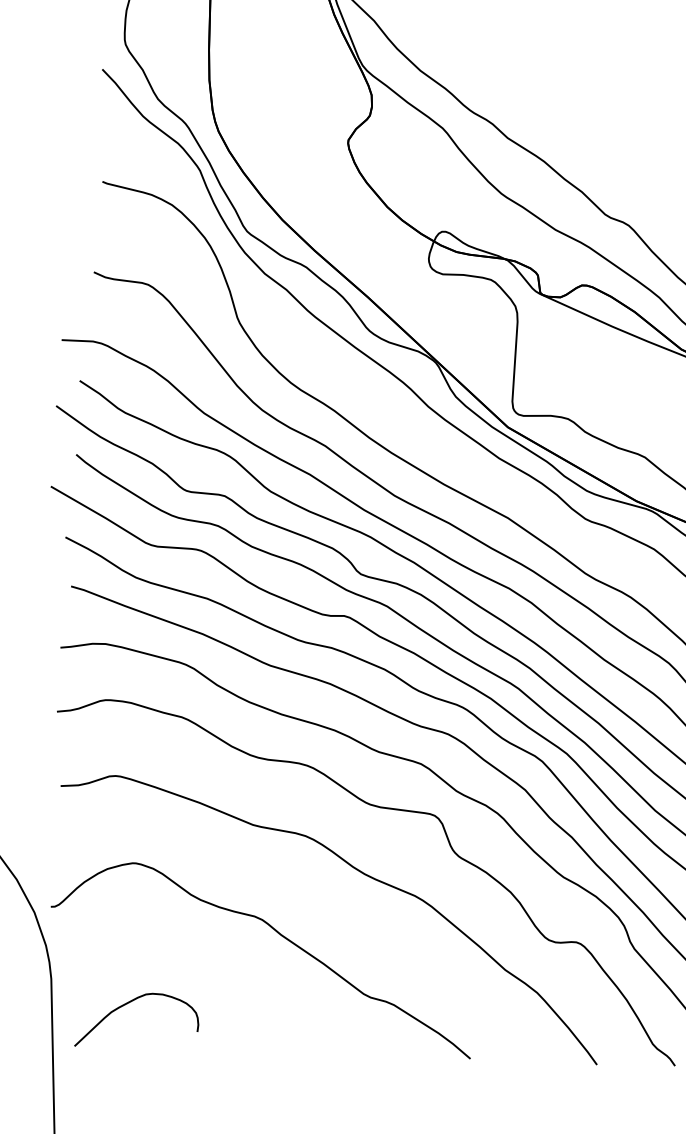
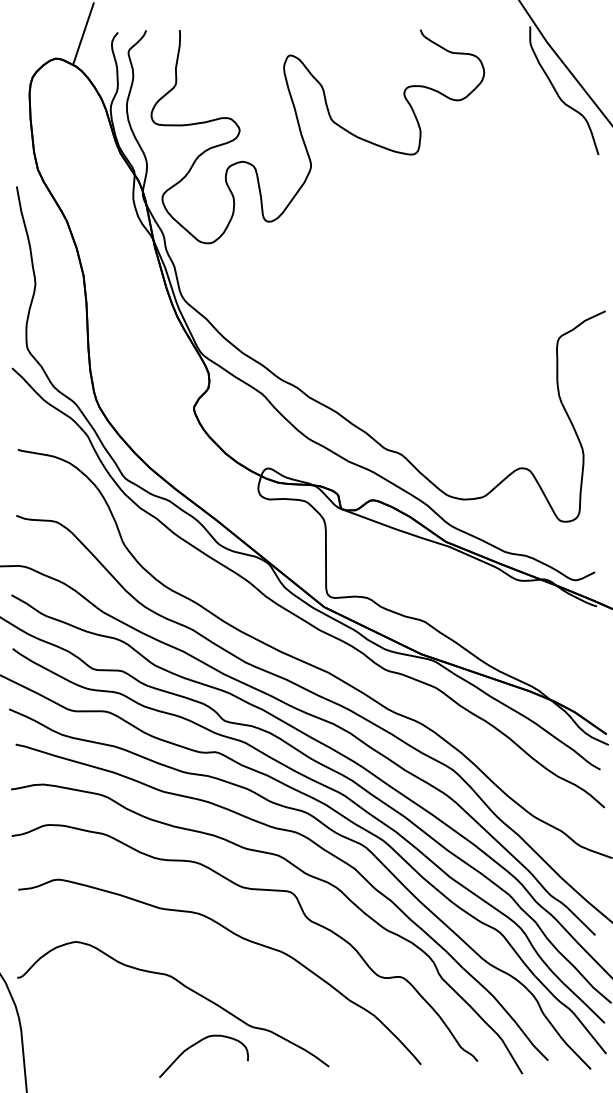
curve: (128, 1004) -> (196, 1044), moved

